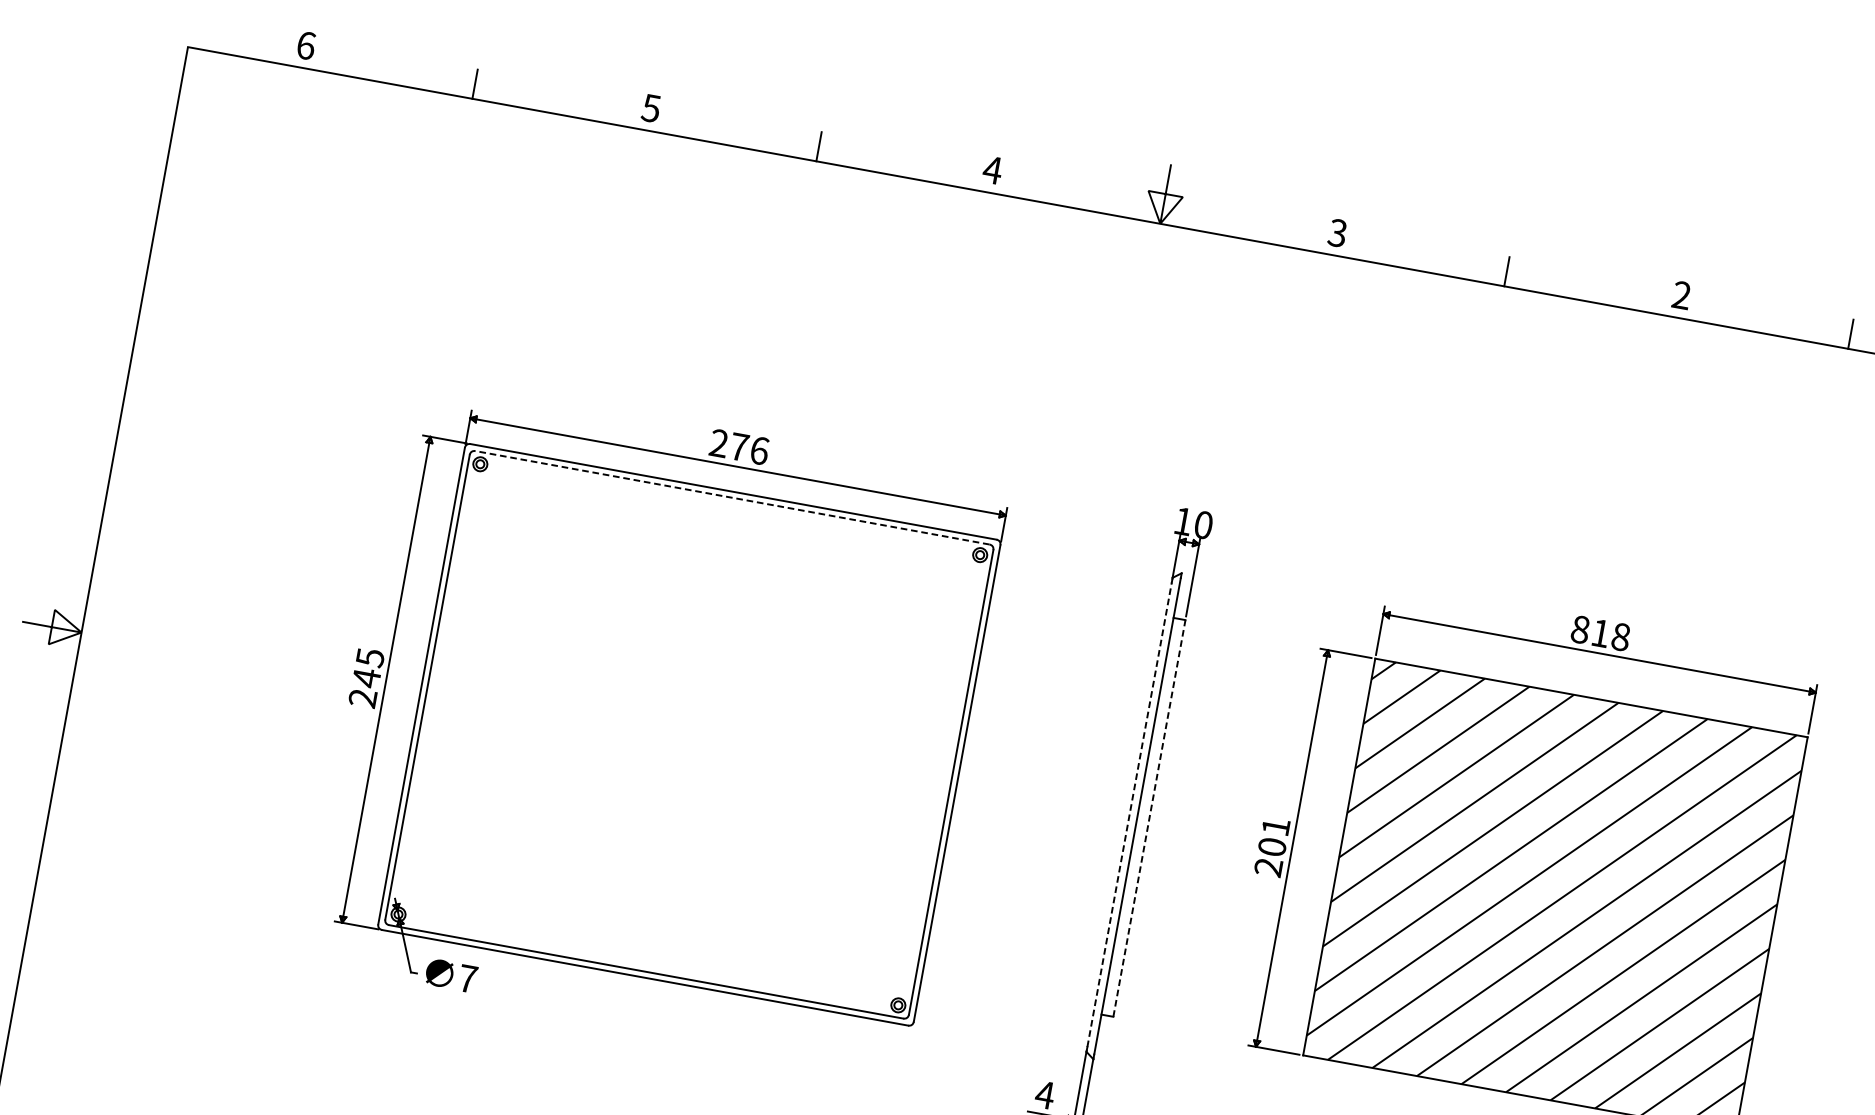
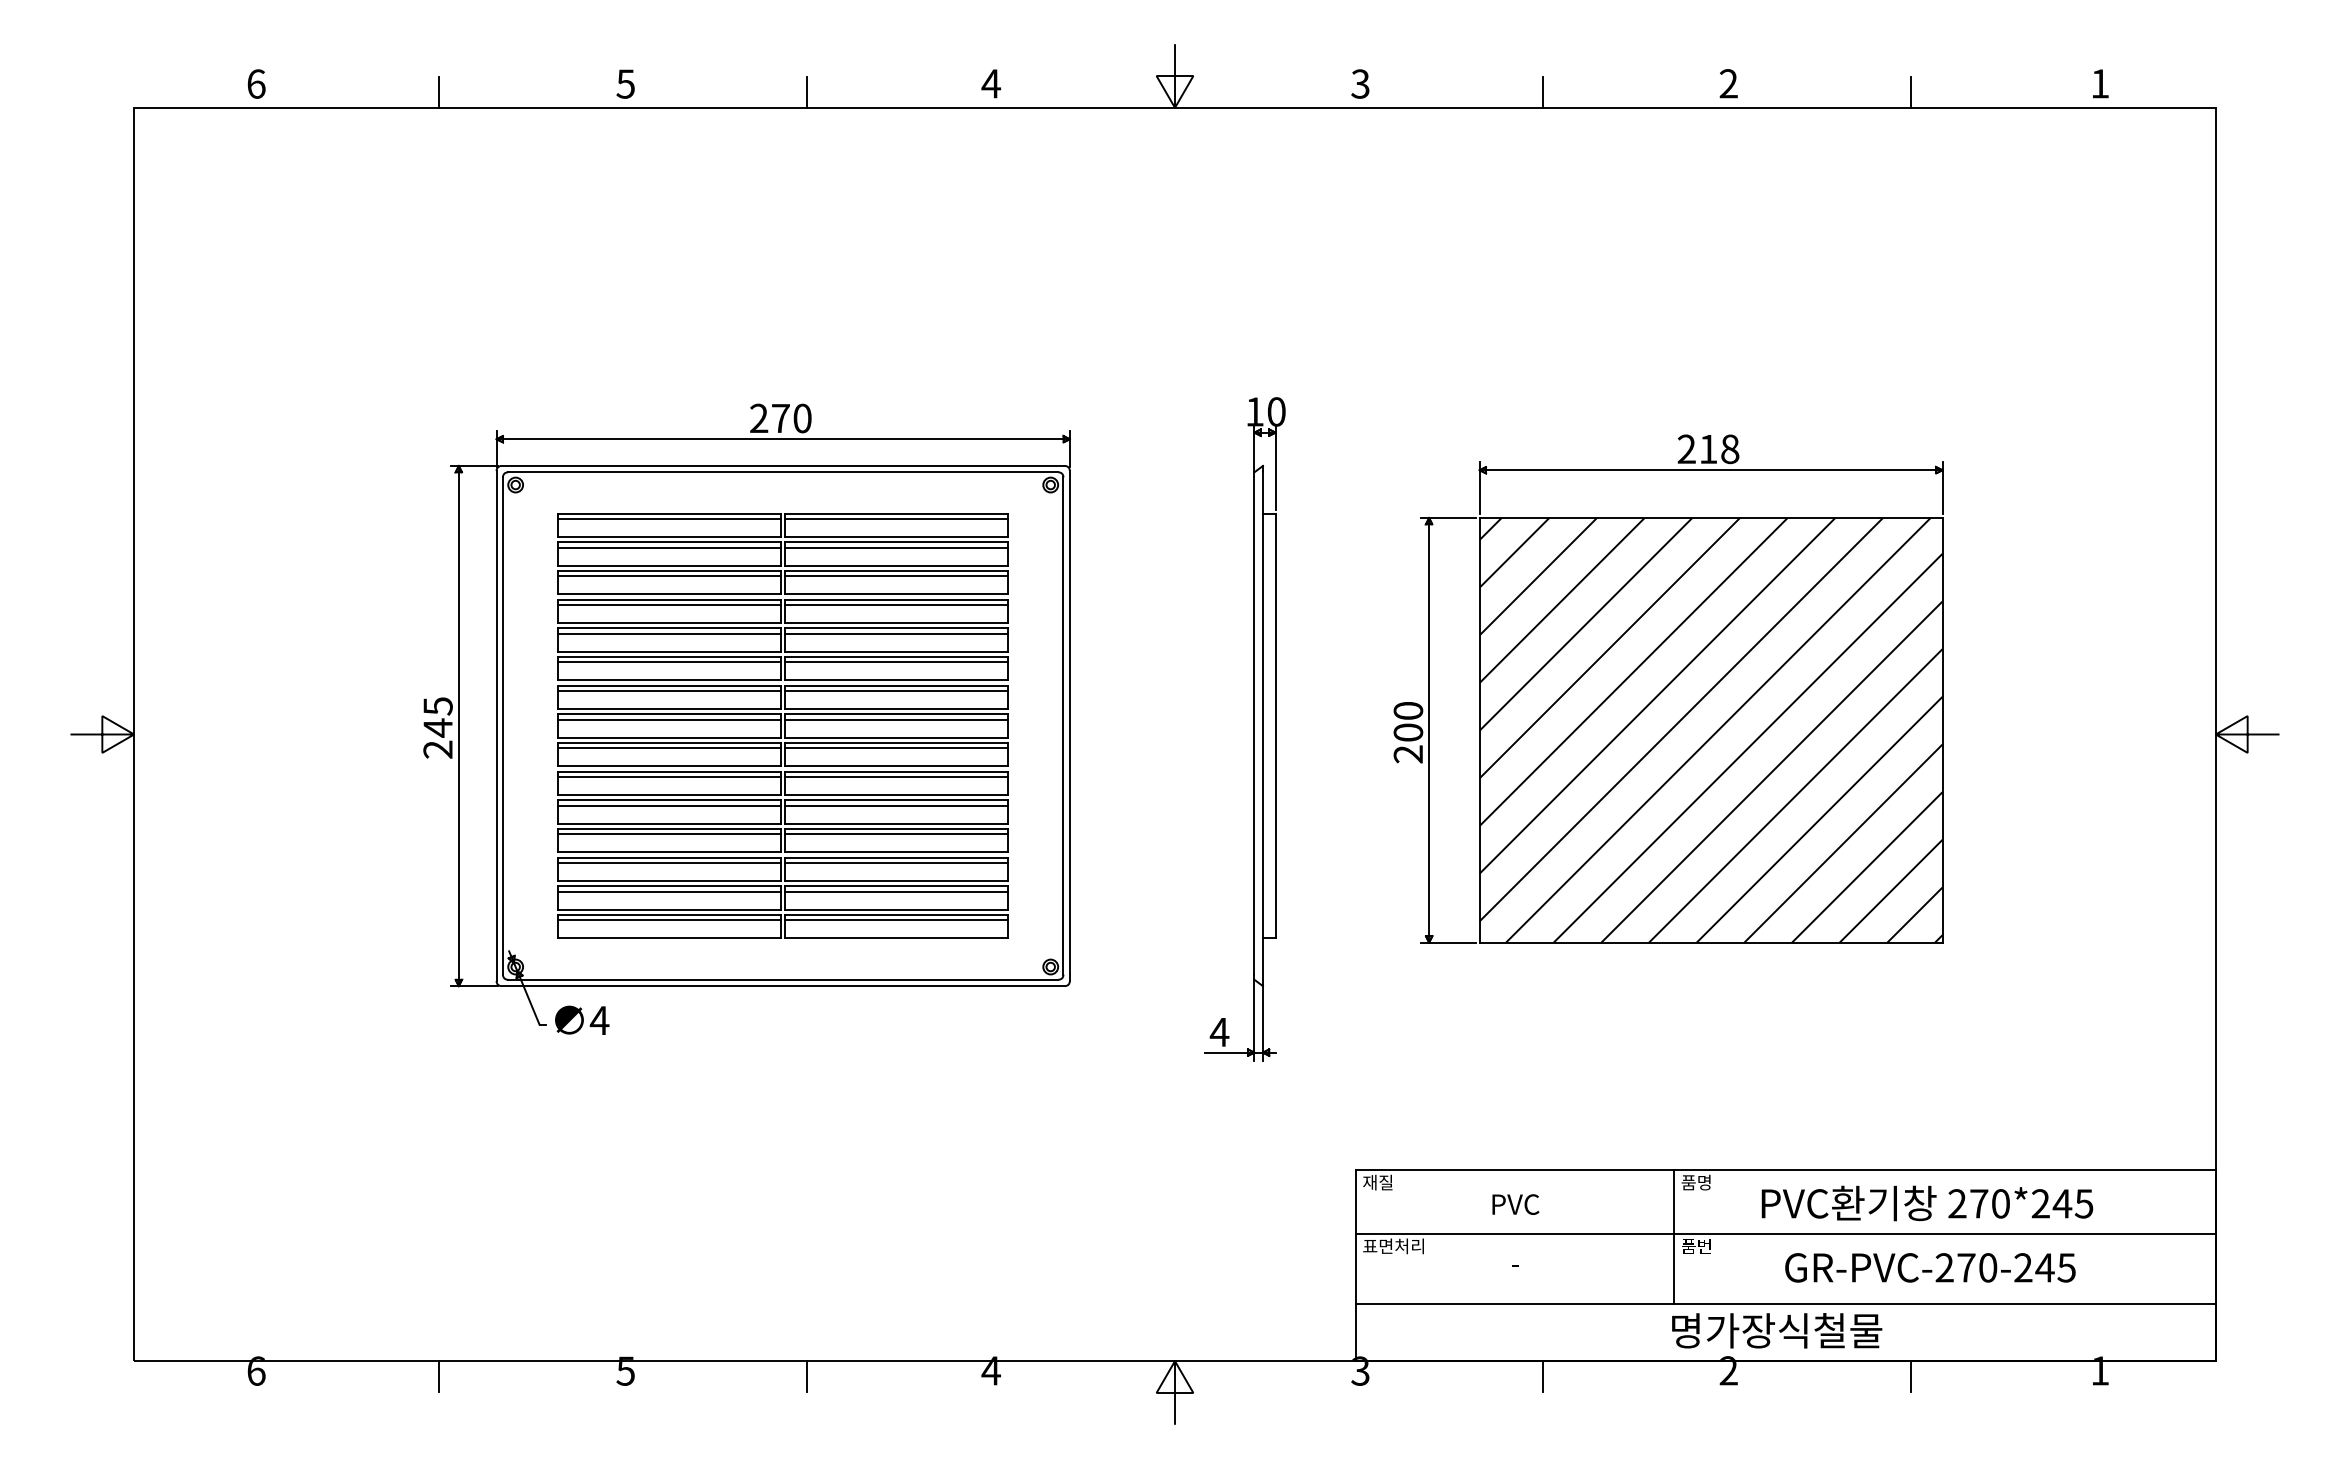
text: (759, 450) -> (802, 418), 276 -> 270
line: (731, 497) -> (782, 472), dashed -> solid
text: (1580, 629) -> (1686, 449), 818 -> 218
part: (688, 734) -> (782, 725), added
line: (1129, 815) -> (1254, 726), dashed -> solid
line: (1149, 817) -> (1275, 725), dashed -> solid
text: (1276, 826) -> (1408, 710), 201 -> 200
text: (467, 978) -> (599, 1020), 7 -> 4

